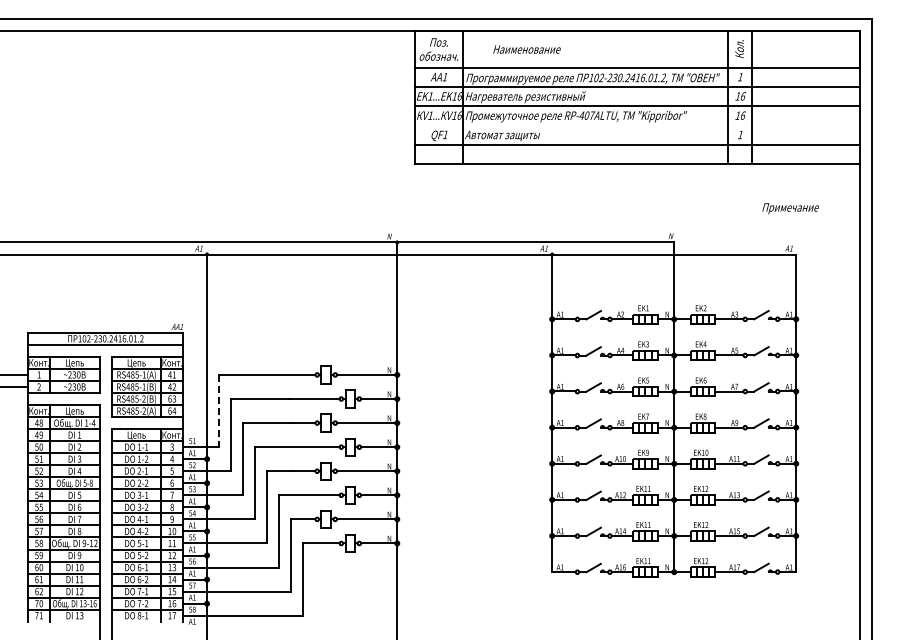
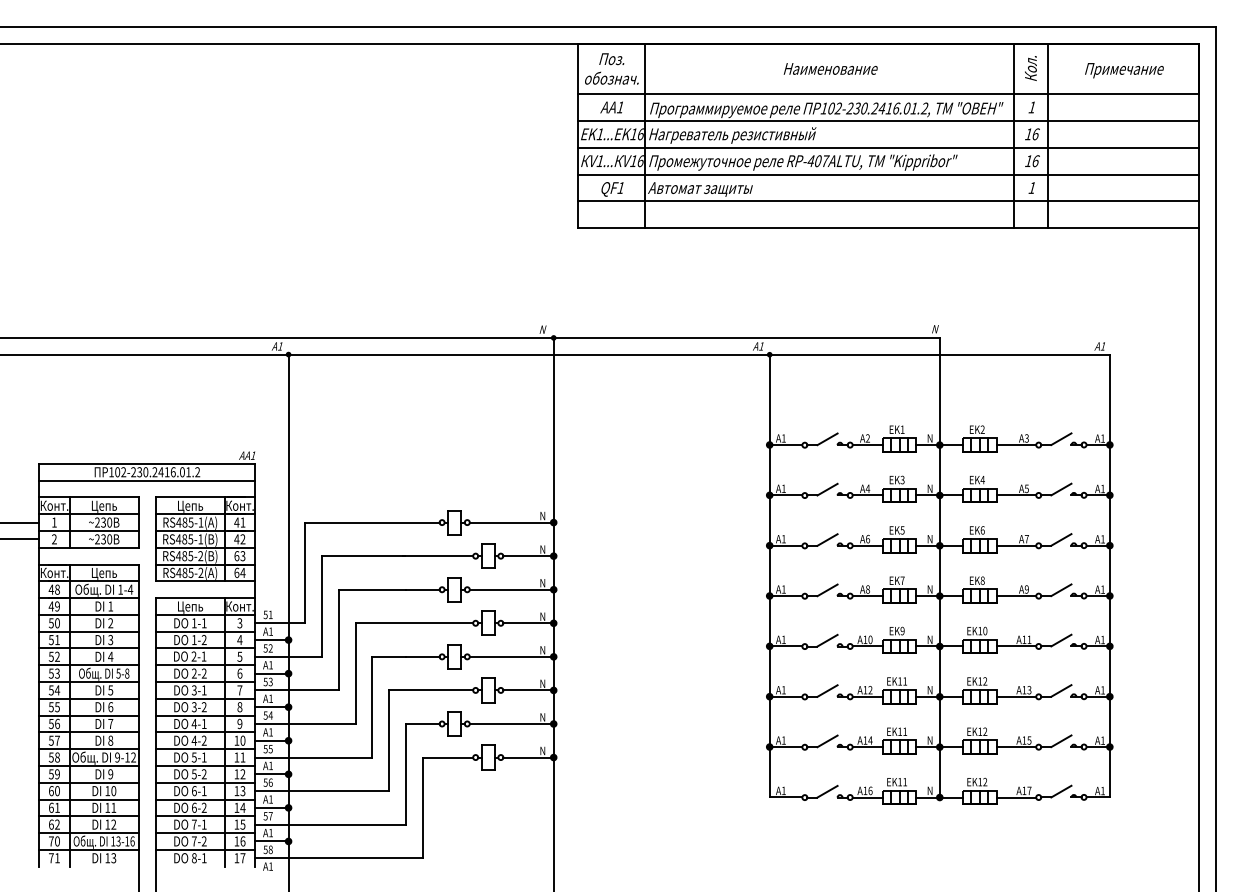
text: (526, 49) -> (830, 68), moved
line: (636, 125) -> (887, 174), added
text: (790, 208) -> (1124, 70), moved
line: (219, 411) -> (305, 573), dashed -> solid

